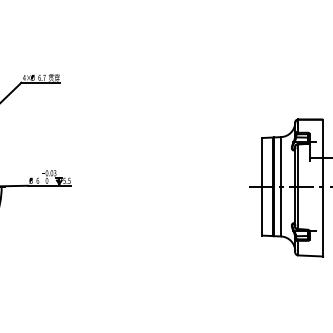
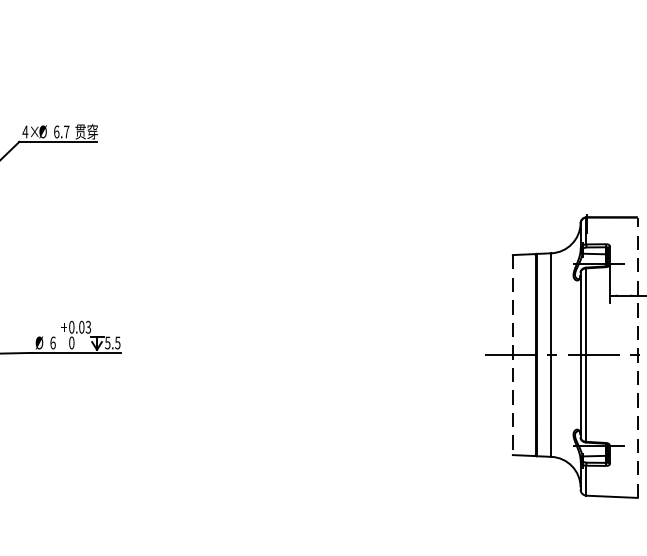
line: (262, 186) -> (513, 354), solid -> dashed
line: (323, 187) -> (638, 356), solid -> dashed

